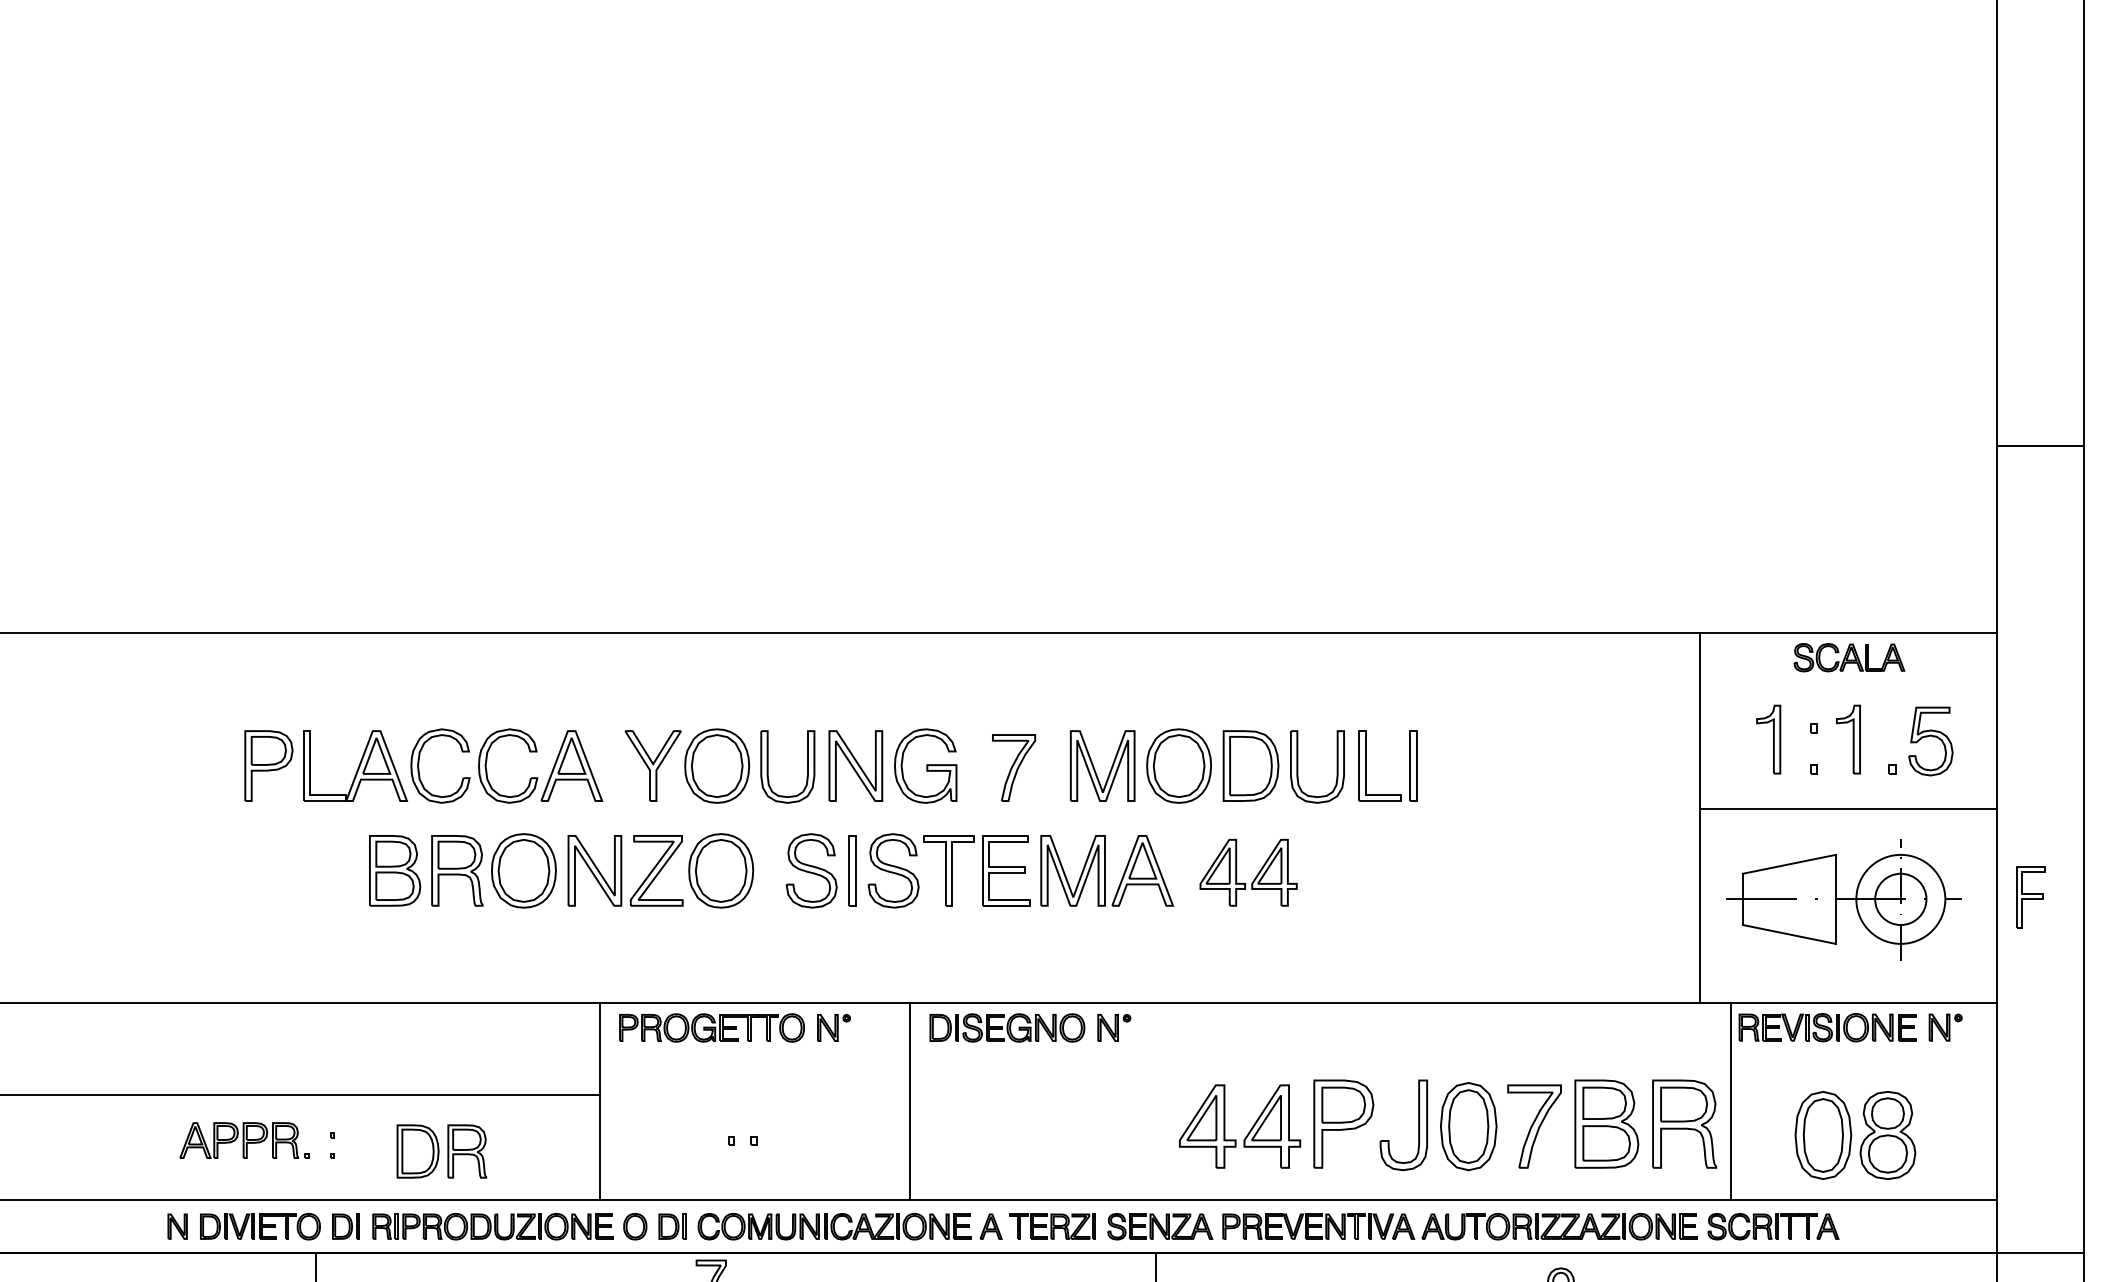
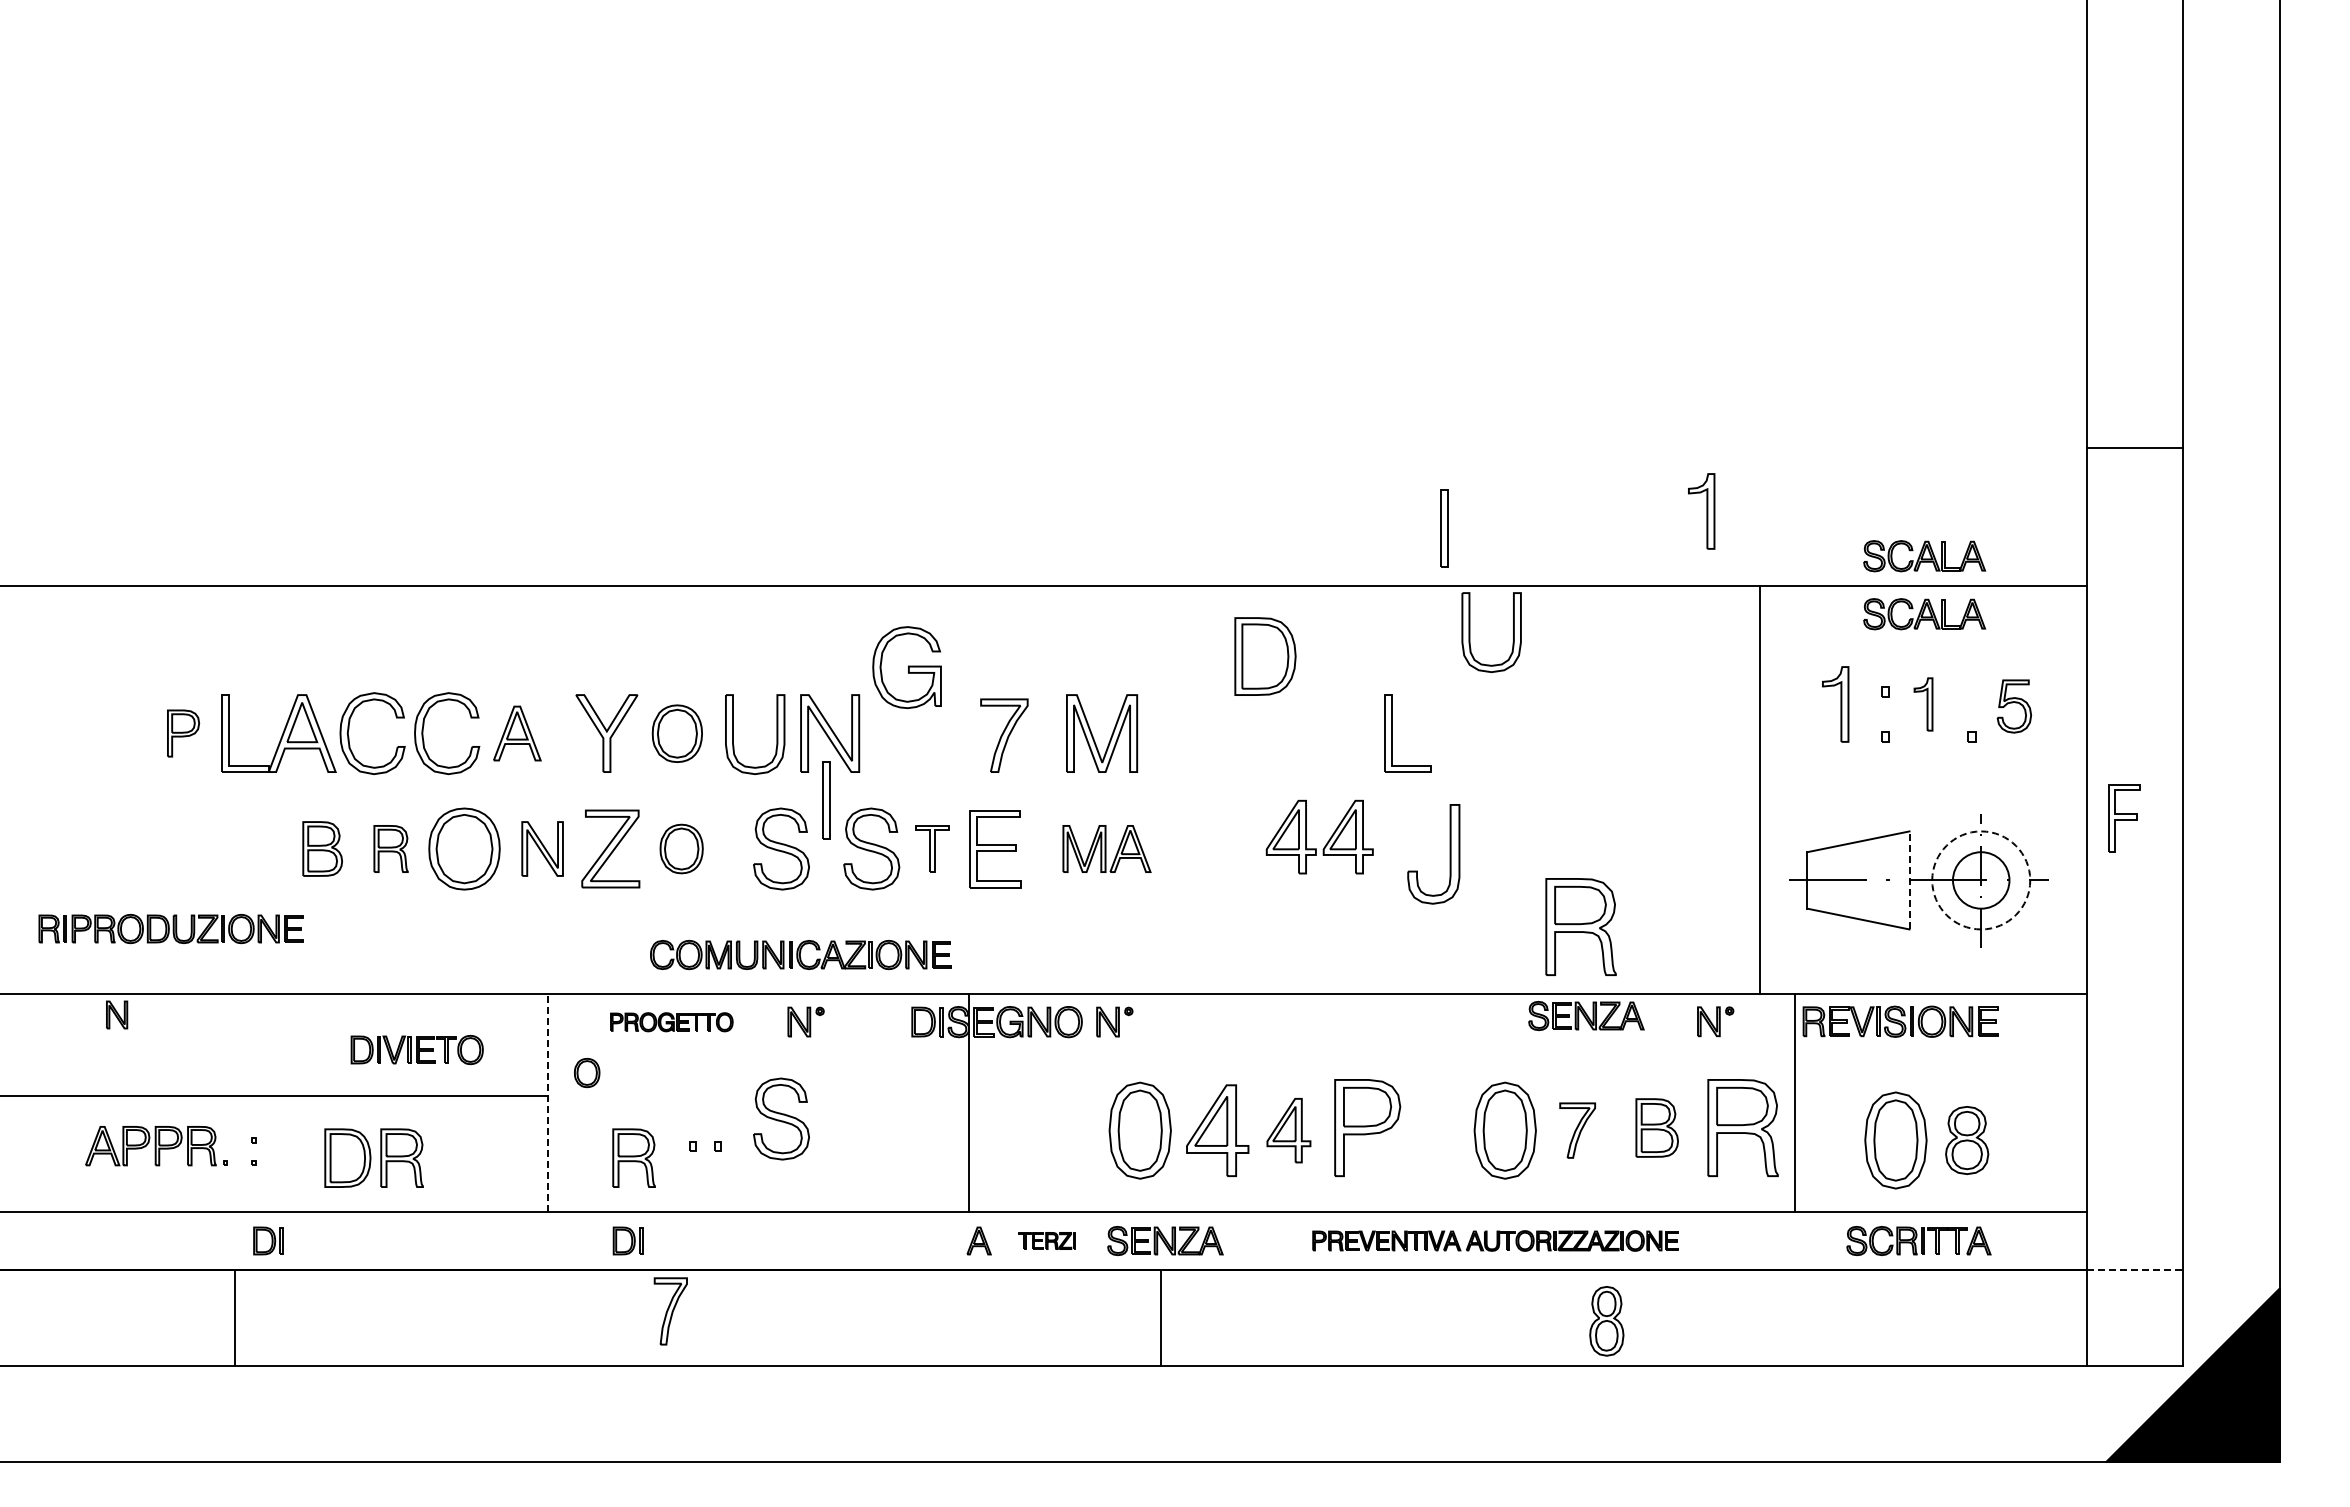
line: (2040, 446) -> (2135, 448), moved
part: (1646, 564) -> (1701, 511), added
part: (1849, 605) -> (1924, 556), added
part: (1848, 739) -> (1923, 704), size x0.7
part: (1931, 741) -> (2014, 706), size x0.7
part: (268, 765) -> (183, 733), size x0.6
part: (572, 765) -> (517, 733), size x0.7
part: (717, 765) -> (677, 733), size x0.7
part: (925, 765) -> (906, 667), moved
part: (1179, 765) -> (1186, 733), removed
part: (1251, 765) -> (1265, 656), moved
part: (1413, 765) -> (1444, 528), moved
part: (1298, 766) -> (1470, 632), moved
line: (1848, 809) -> (1923, 781), removed
part: (395, 870) -> (322, 848), size x0.7
part: (456, 870) -> (390, 848), size x0.6
part: (594, 870) -> (542, 848), size x0.7
part: (720, 870) -> (681, 848), size x0.6
part: (1106, 870) -> (1106, 848), size x0.6
part: (852, 871) -> (826, 800), moved
part: (948, 871) -> (932, 849), size x0.6
part: (1255, 876) -> (1327, 841), moved
part: (2030, 897) -> (2124, 818), moved
line: (1835, 898) -> (1909, 879), solid -> dashed
circle: (1901, 899) -> (1981, 880), solid -> dashed
part: (1537, 941) -> (1580, 926), added
part: (1542, 1022) -> (1586, 1016), added
part: (1945, 1027) -> (1715, 1021), moved
part: (711, 1028) -> (671, 1022), size x0.6
line: (909, 1100) -> (968, 1102), moved
line: (599, 1101) -> (547, 1103), solid -> dashed
part: (811, 1115) -> (781, 1118), added
part: (1606, 1123) -> (1656, 1127), size x0.6
part: (1418, 1125) -> (1449, 854), moved
part: (1136, 1126) -> (1139, 1130), added
part: (1271, 1126) -> (1288, 1130), size x0.7
part: (1534, 1126) -> (1577, 1130), size x0.6
part: (1888, 1135) -> (1967, 1140), size x0.7
part: (677, 1150) -> (633, 1157), added
part: (178, 1226) -> (117, 1014), moved
part: (259, 1226) -> (416, 1049), moved
part: (492, 1226) -> (170, 928), moved
part: (834, 1226) -> (800, 954), moved
part: (1052, 1226) -> (1046, 1240), size x0.6
part: (1459, 1226) -> (1495, 1240), size x0.7
part: (635, 1227) -> (587, 1073), moved
part: (1773, 1227) -> (1918, 1241), moved
line: (2040, 1252) -> (2135, 1269), solid -> dashed

